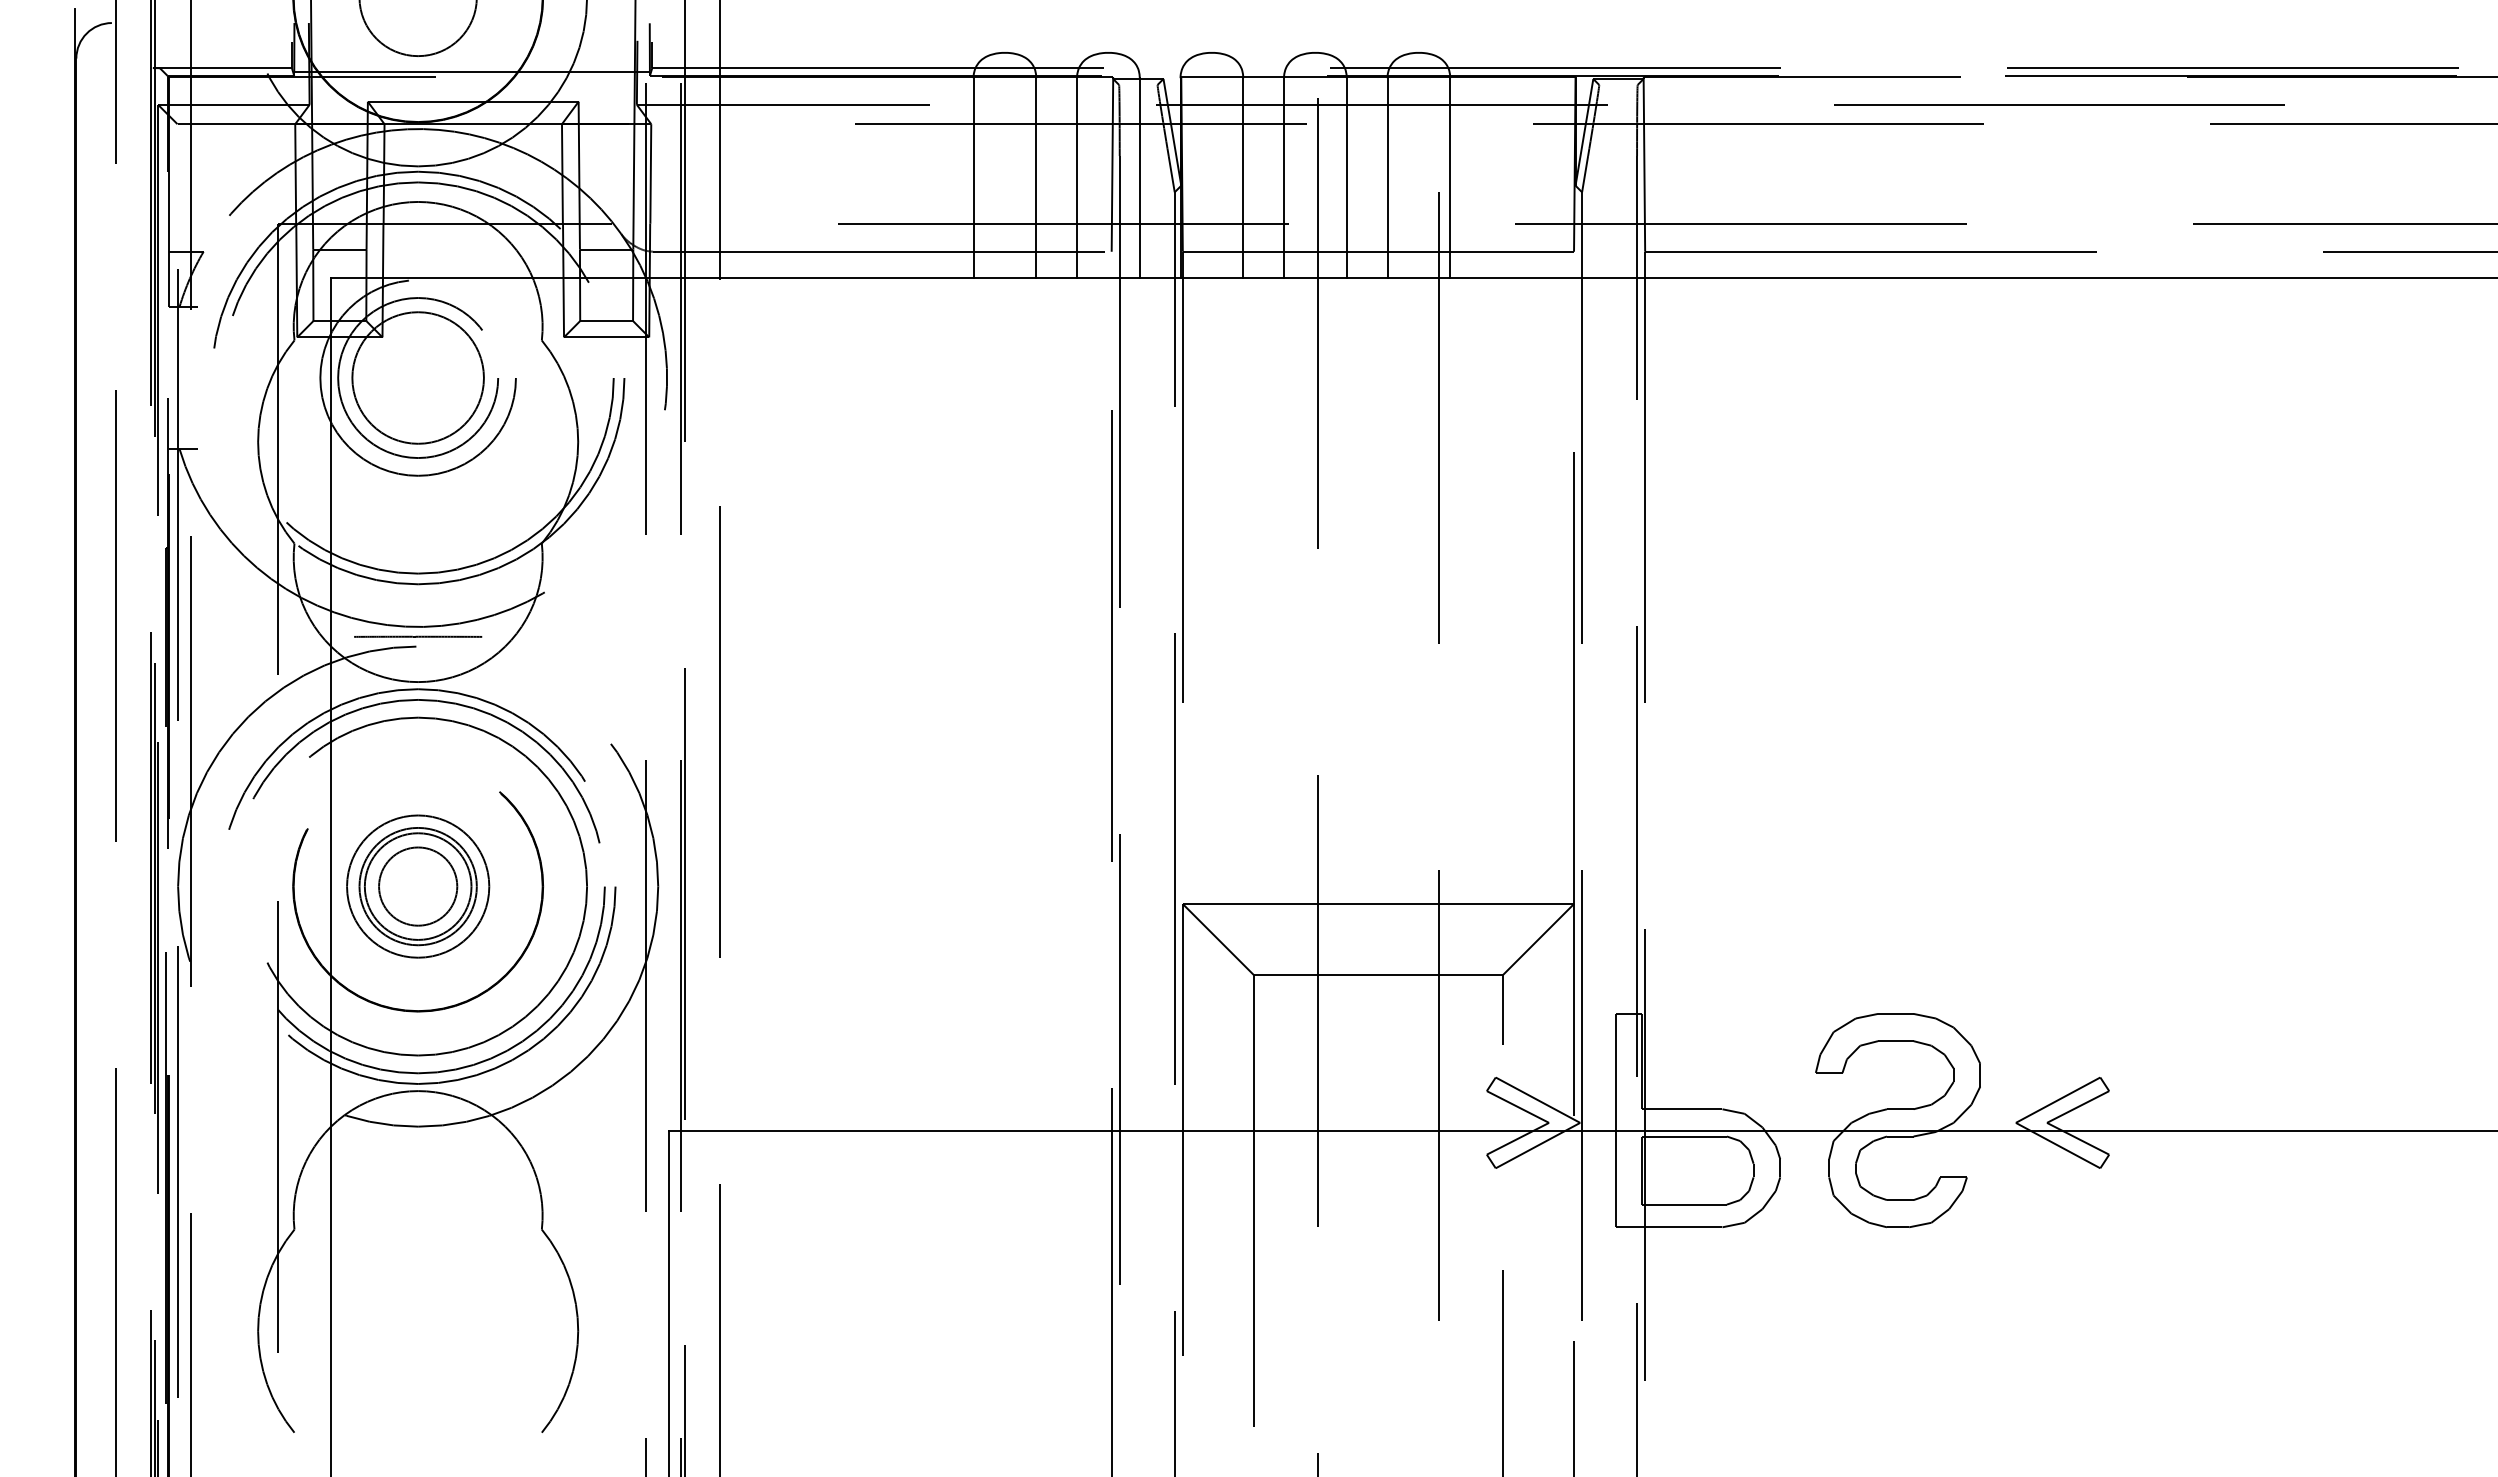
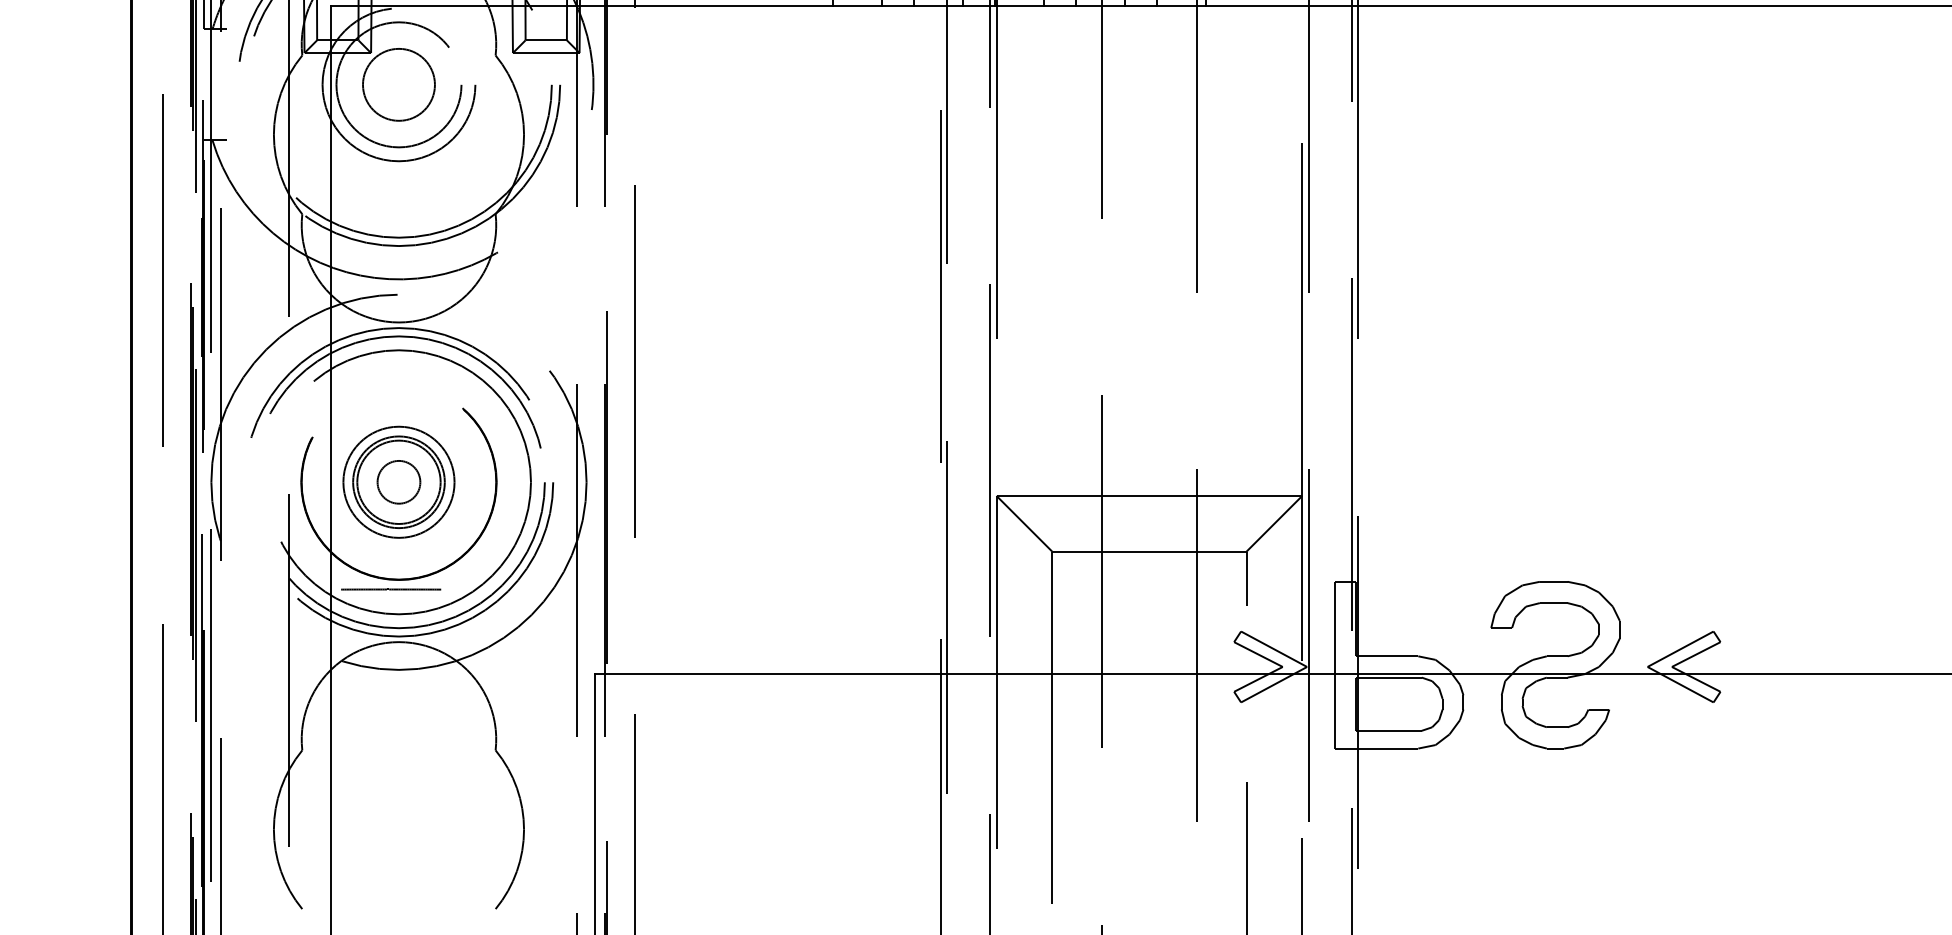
circle: (417, 377) -> (398, 84), size x0.7
line: (418, 636) -> (391, 589), moved
circle: (418, 886) -> (399, 482), size x0.7

